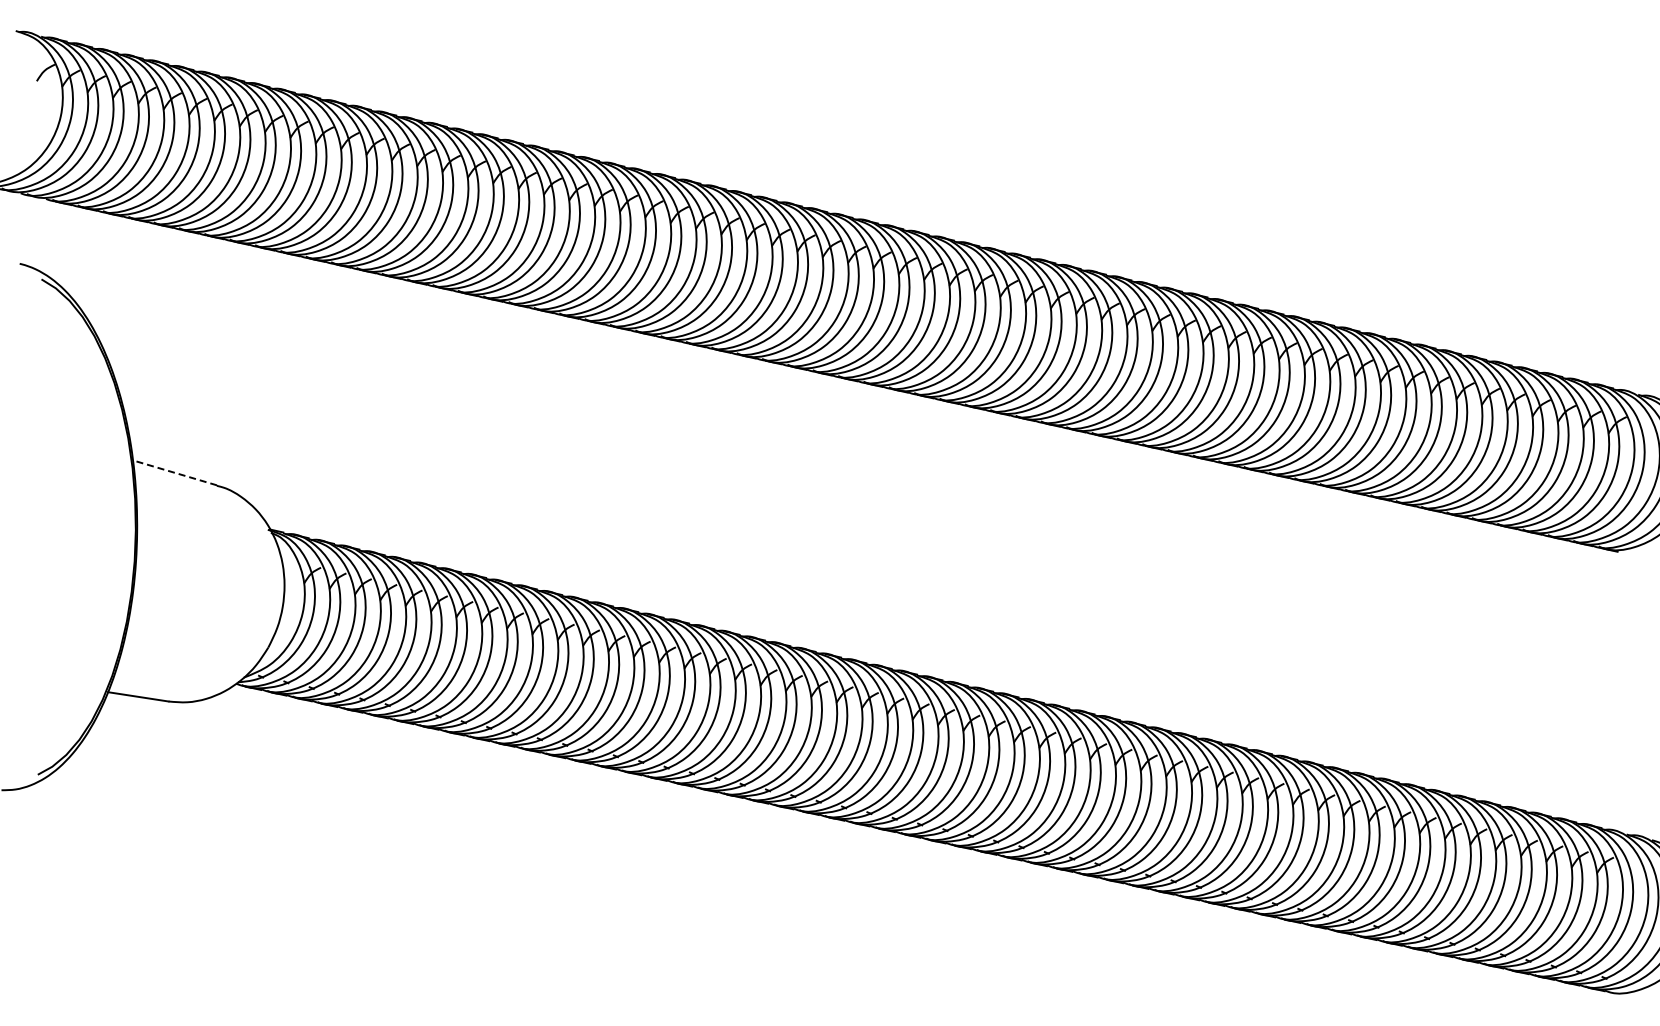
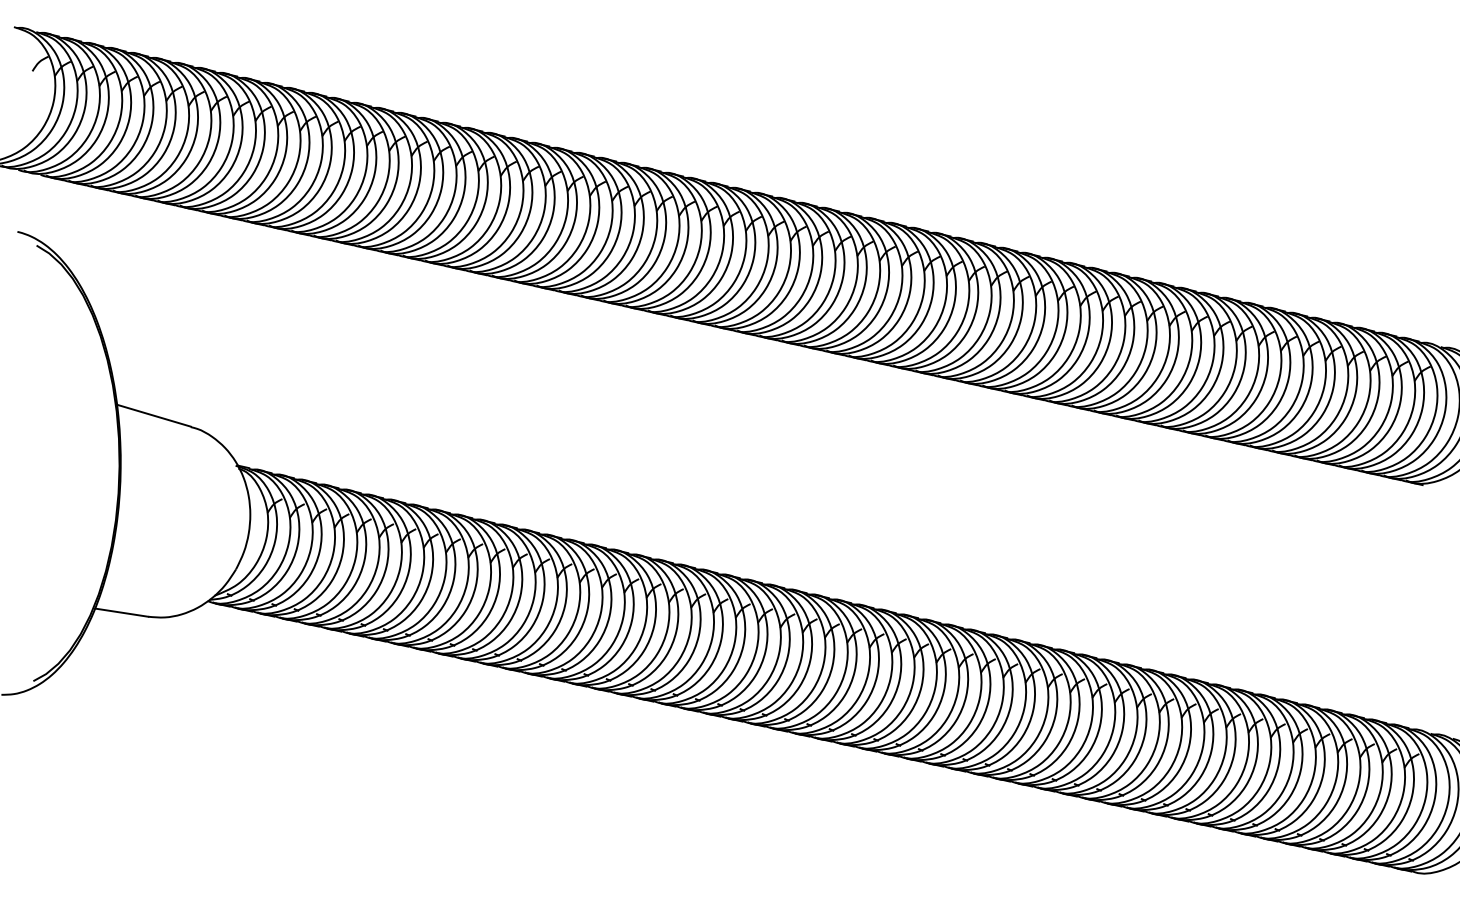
line: (174, 472) -> (153, 415), dashed -> solid

